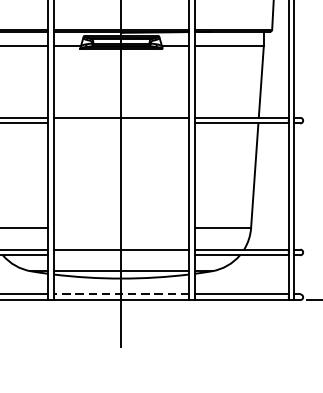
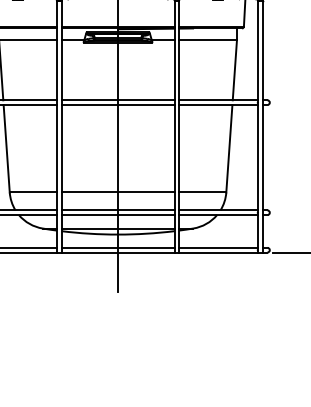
line: (120, 124) -> (117, 105), added
line: (120, 228) -> (117, 192), added
line: (120, 255) -> (117, 215), added
line: (122, 294) -> (118, 247), dashed -> solid

